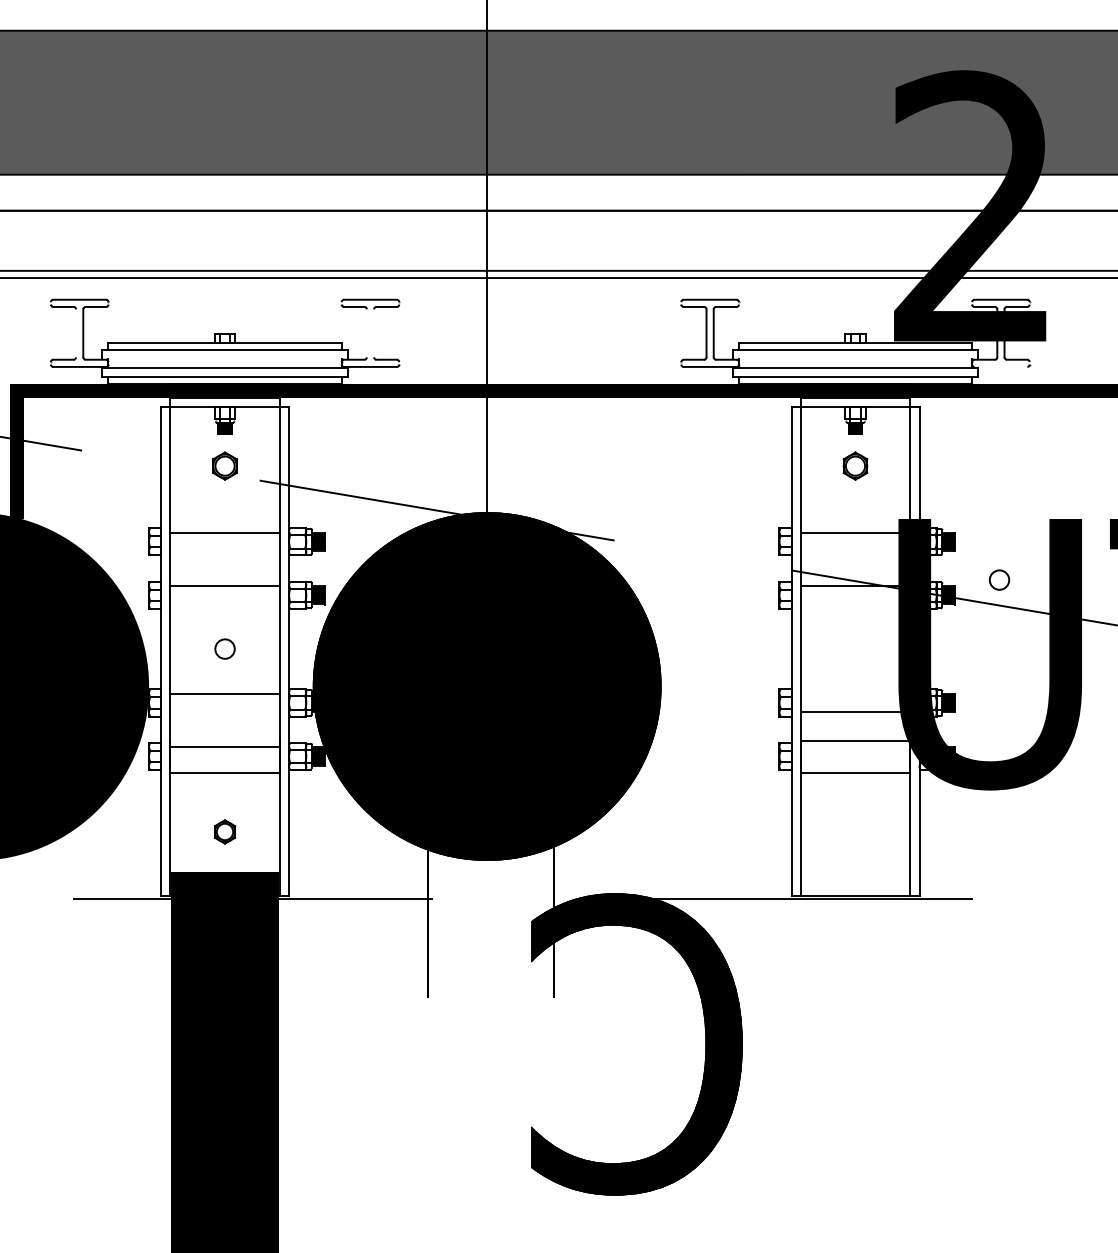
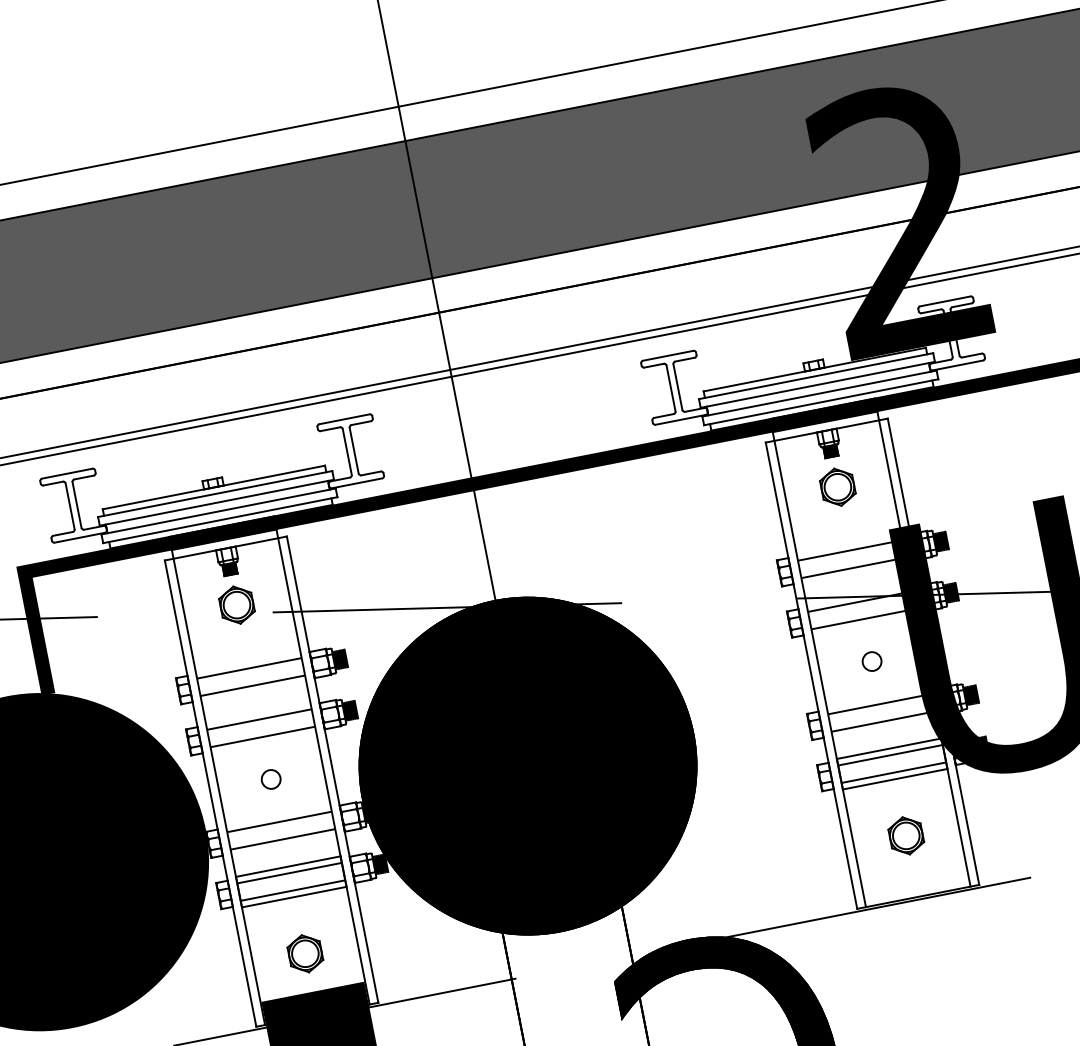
line: (76, 333) -> (70, 506), added
line: (366, 333) -> (346, 452), added
line: (374, 333) -> (354, 450), added
line: (224, 358) -> (216, 502), added
line: (855, 358) -> (817, 384), added
line: (1000, 366) -> (957, 365), added
part: (224, 465) -> (236, 604), size x1.43
part: (855, 465) -> (837, 486), size x1.43
line: (224, 550) -> (252, 685), added
line: (855, 550) -> (853, 567), added
circle: (999, 579) -> (871, 661), moved
line: (224, 604) -> (262, 737), added
line: (855, 604) -> (863, 619), added
line: (855, 693) -> (880, 703), added
line: (224, 711) -> (282, 839), added
line: (224, 740) -> (287, 866), added
line: (855, 747) -> (890, 755), added
line: (224, 765) -> (292, 890), added
line: (855, 765) -> (893, 772), added
part: (224, 831) -> (304, 953), size x1.67
part: (855, 831) -> (906, 835), added

